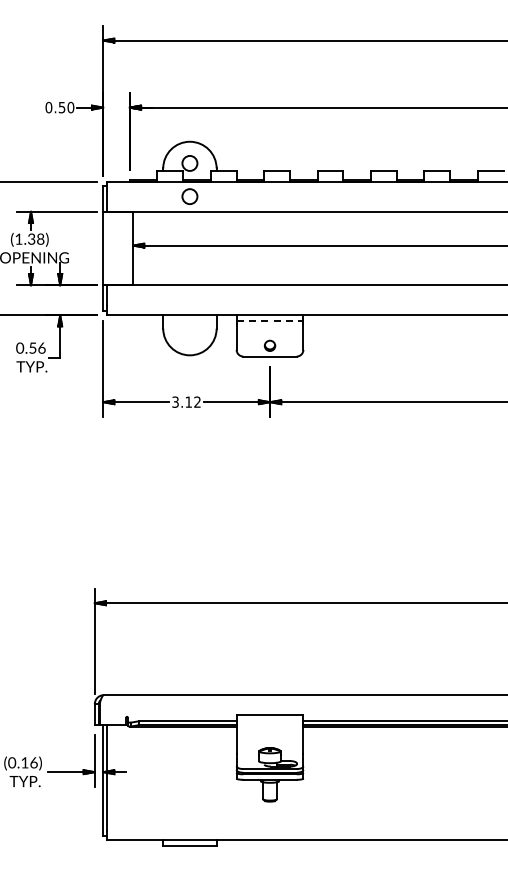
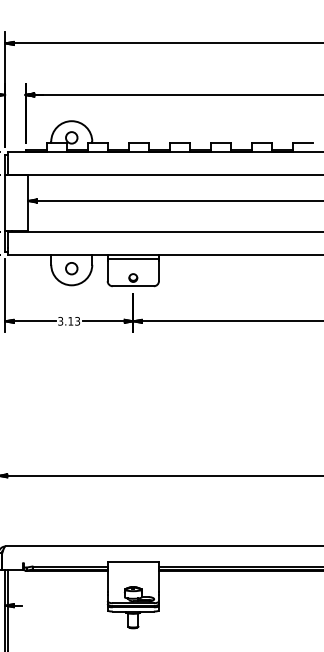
circle: (189, 196) -> (71, 268), moved
line: (270, 320) -> (133, 258), dashed -> solid
text: (197, 402) -> (77, 321), 3.12 -> 3.13

